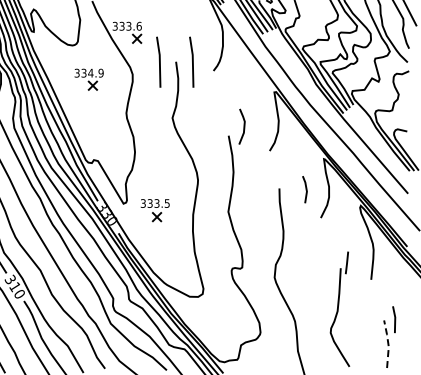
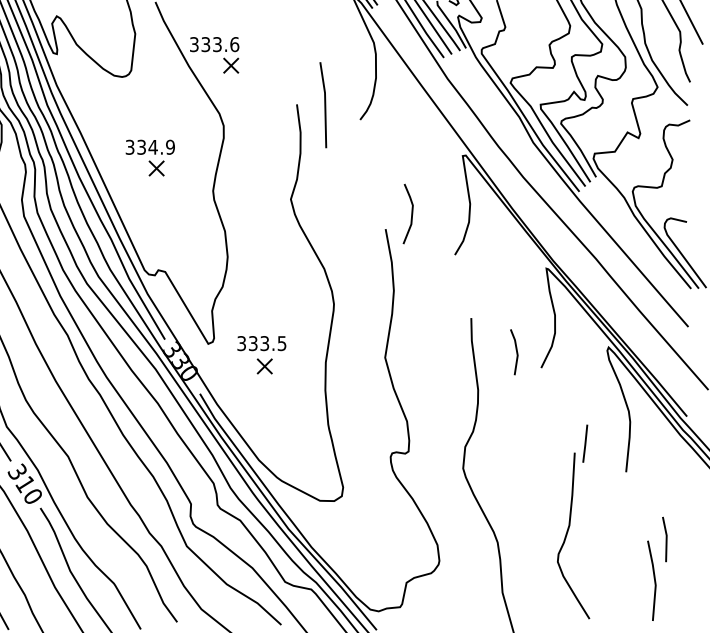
line: (159, 61) -> (268, 103), removed
part: (88, 79) -> (149, 157), moved
line: (305, 189) -> (515, 351), moved
line: (388, 344) -> (655, 581), dashed -> solid

